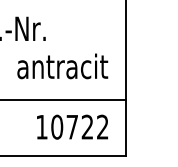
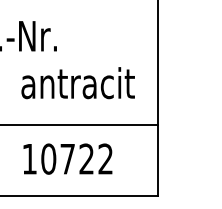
text: (72, 126) -> (67, 158), moved

